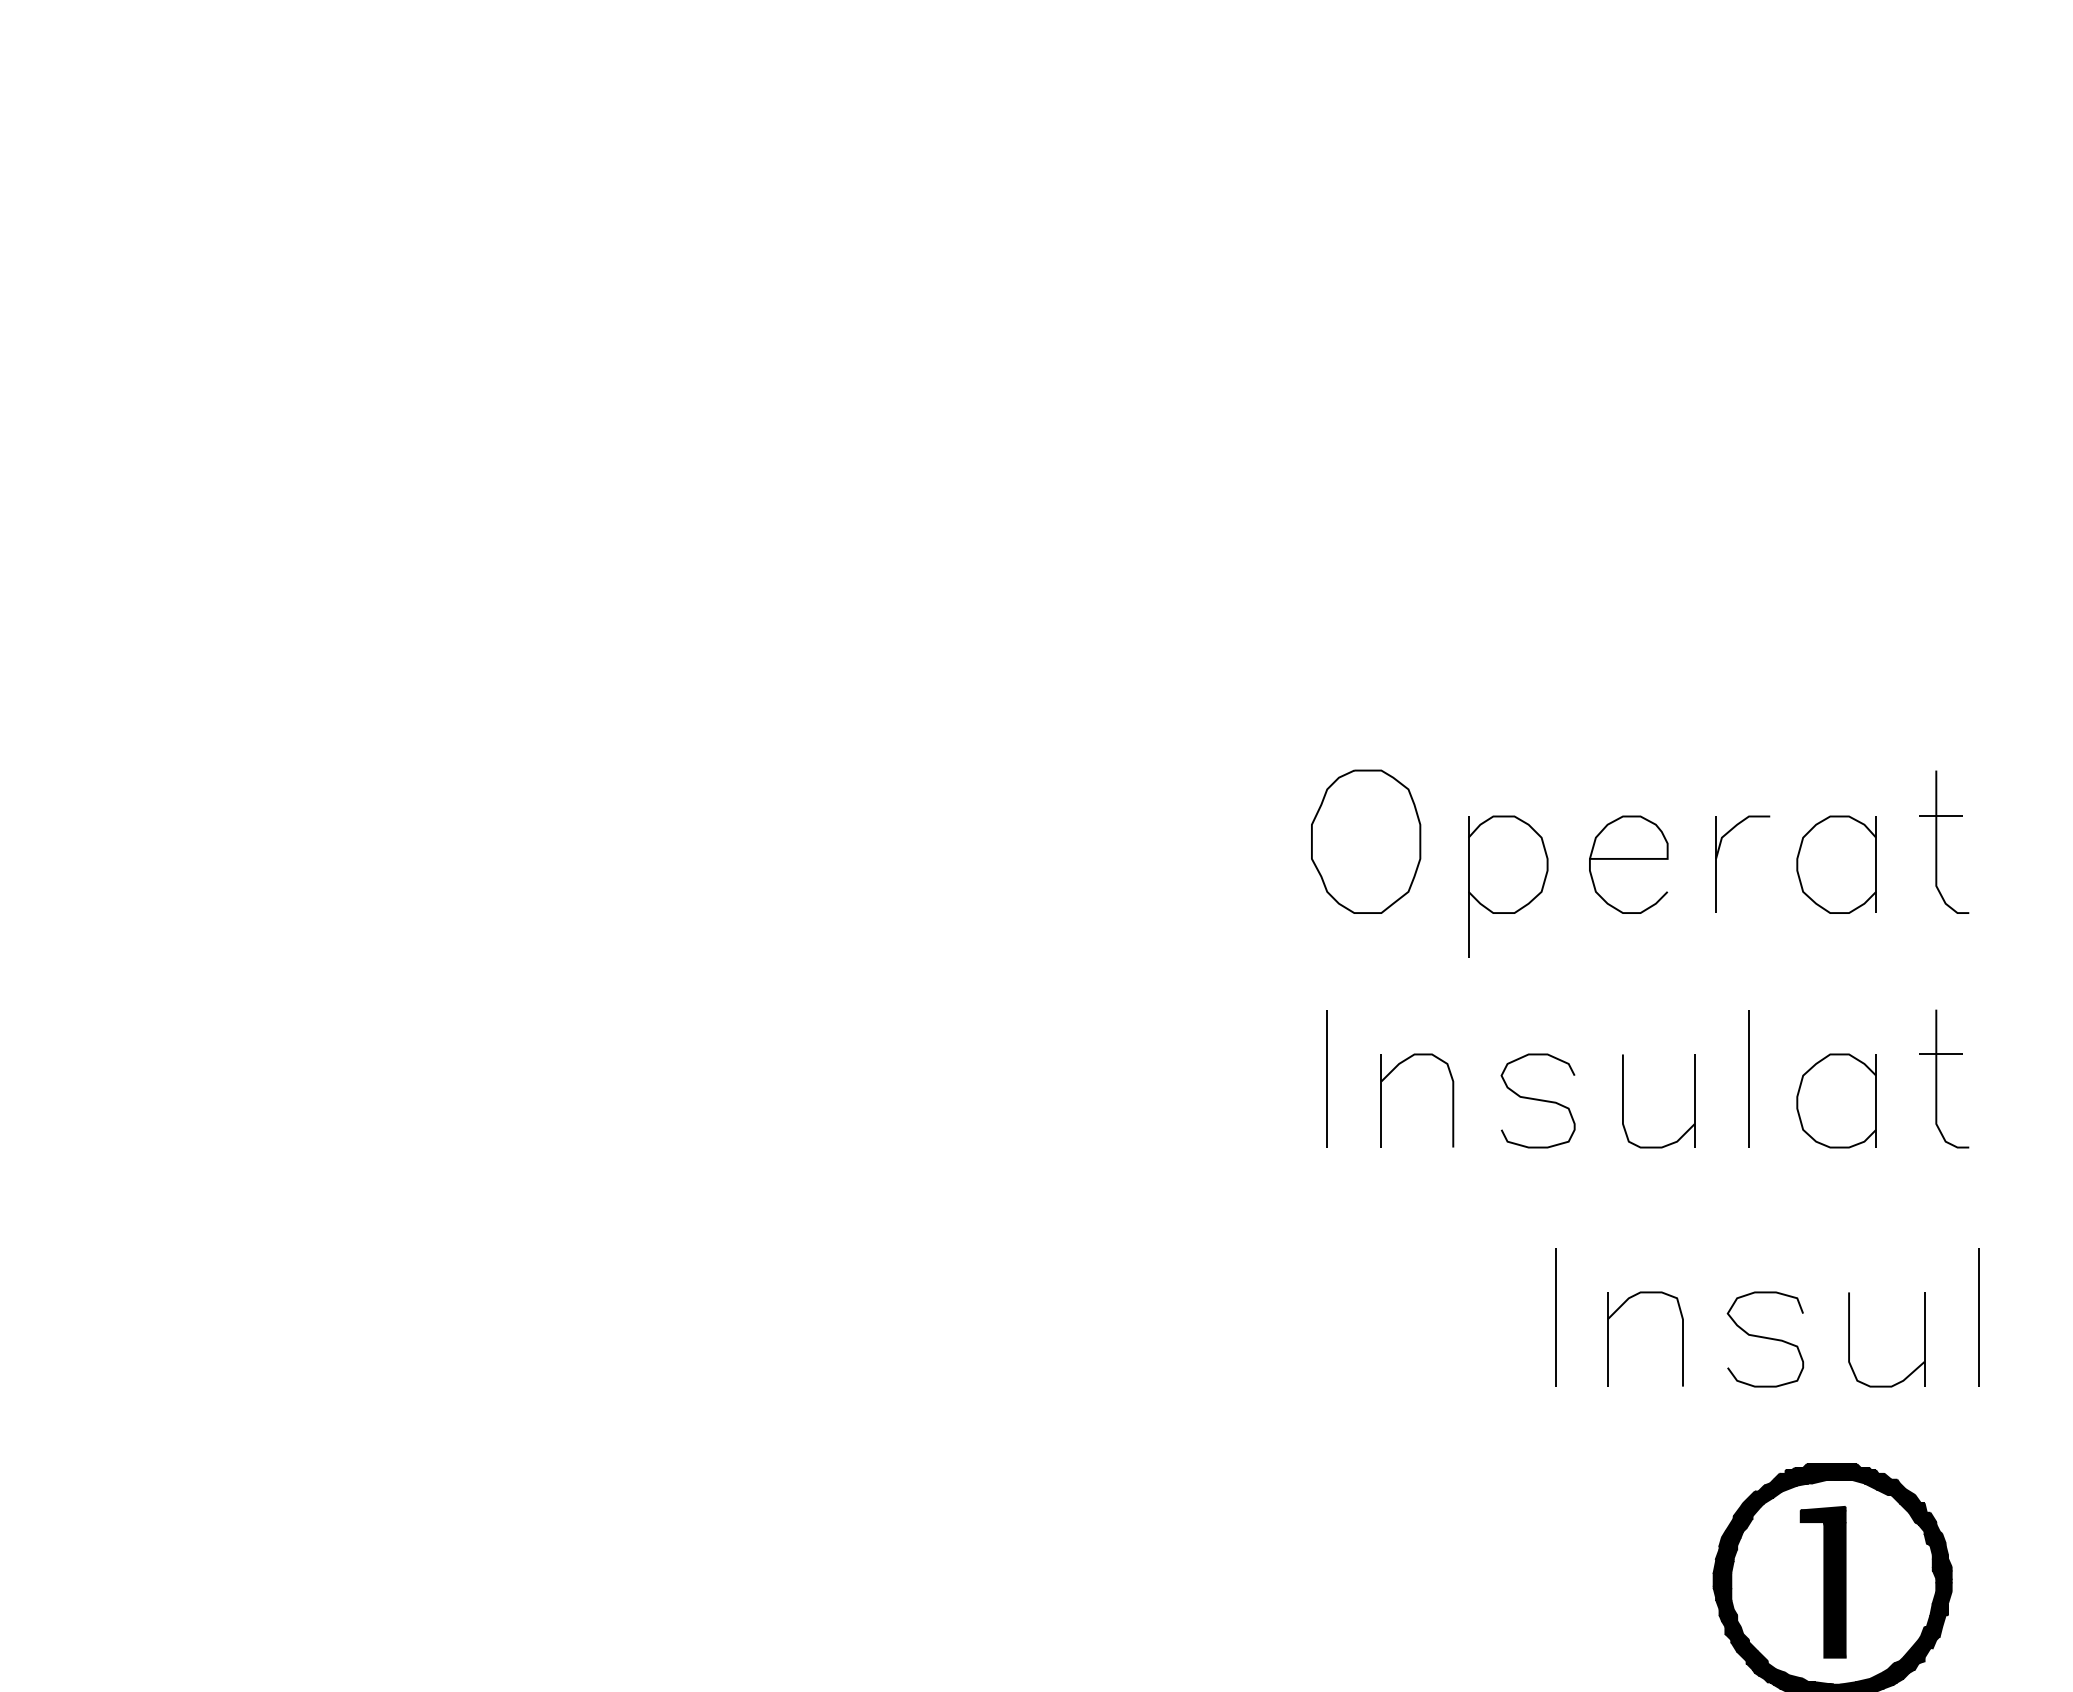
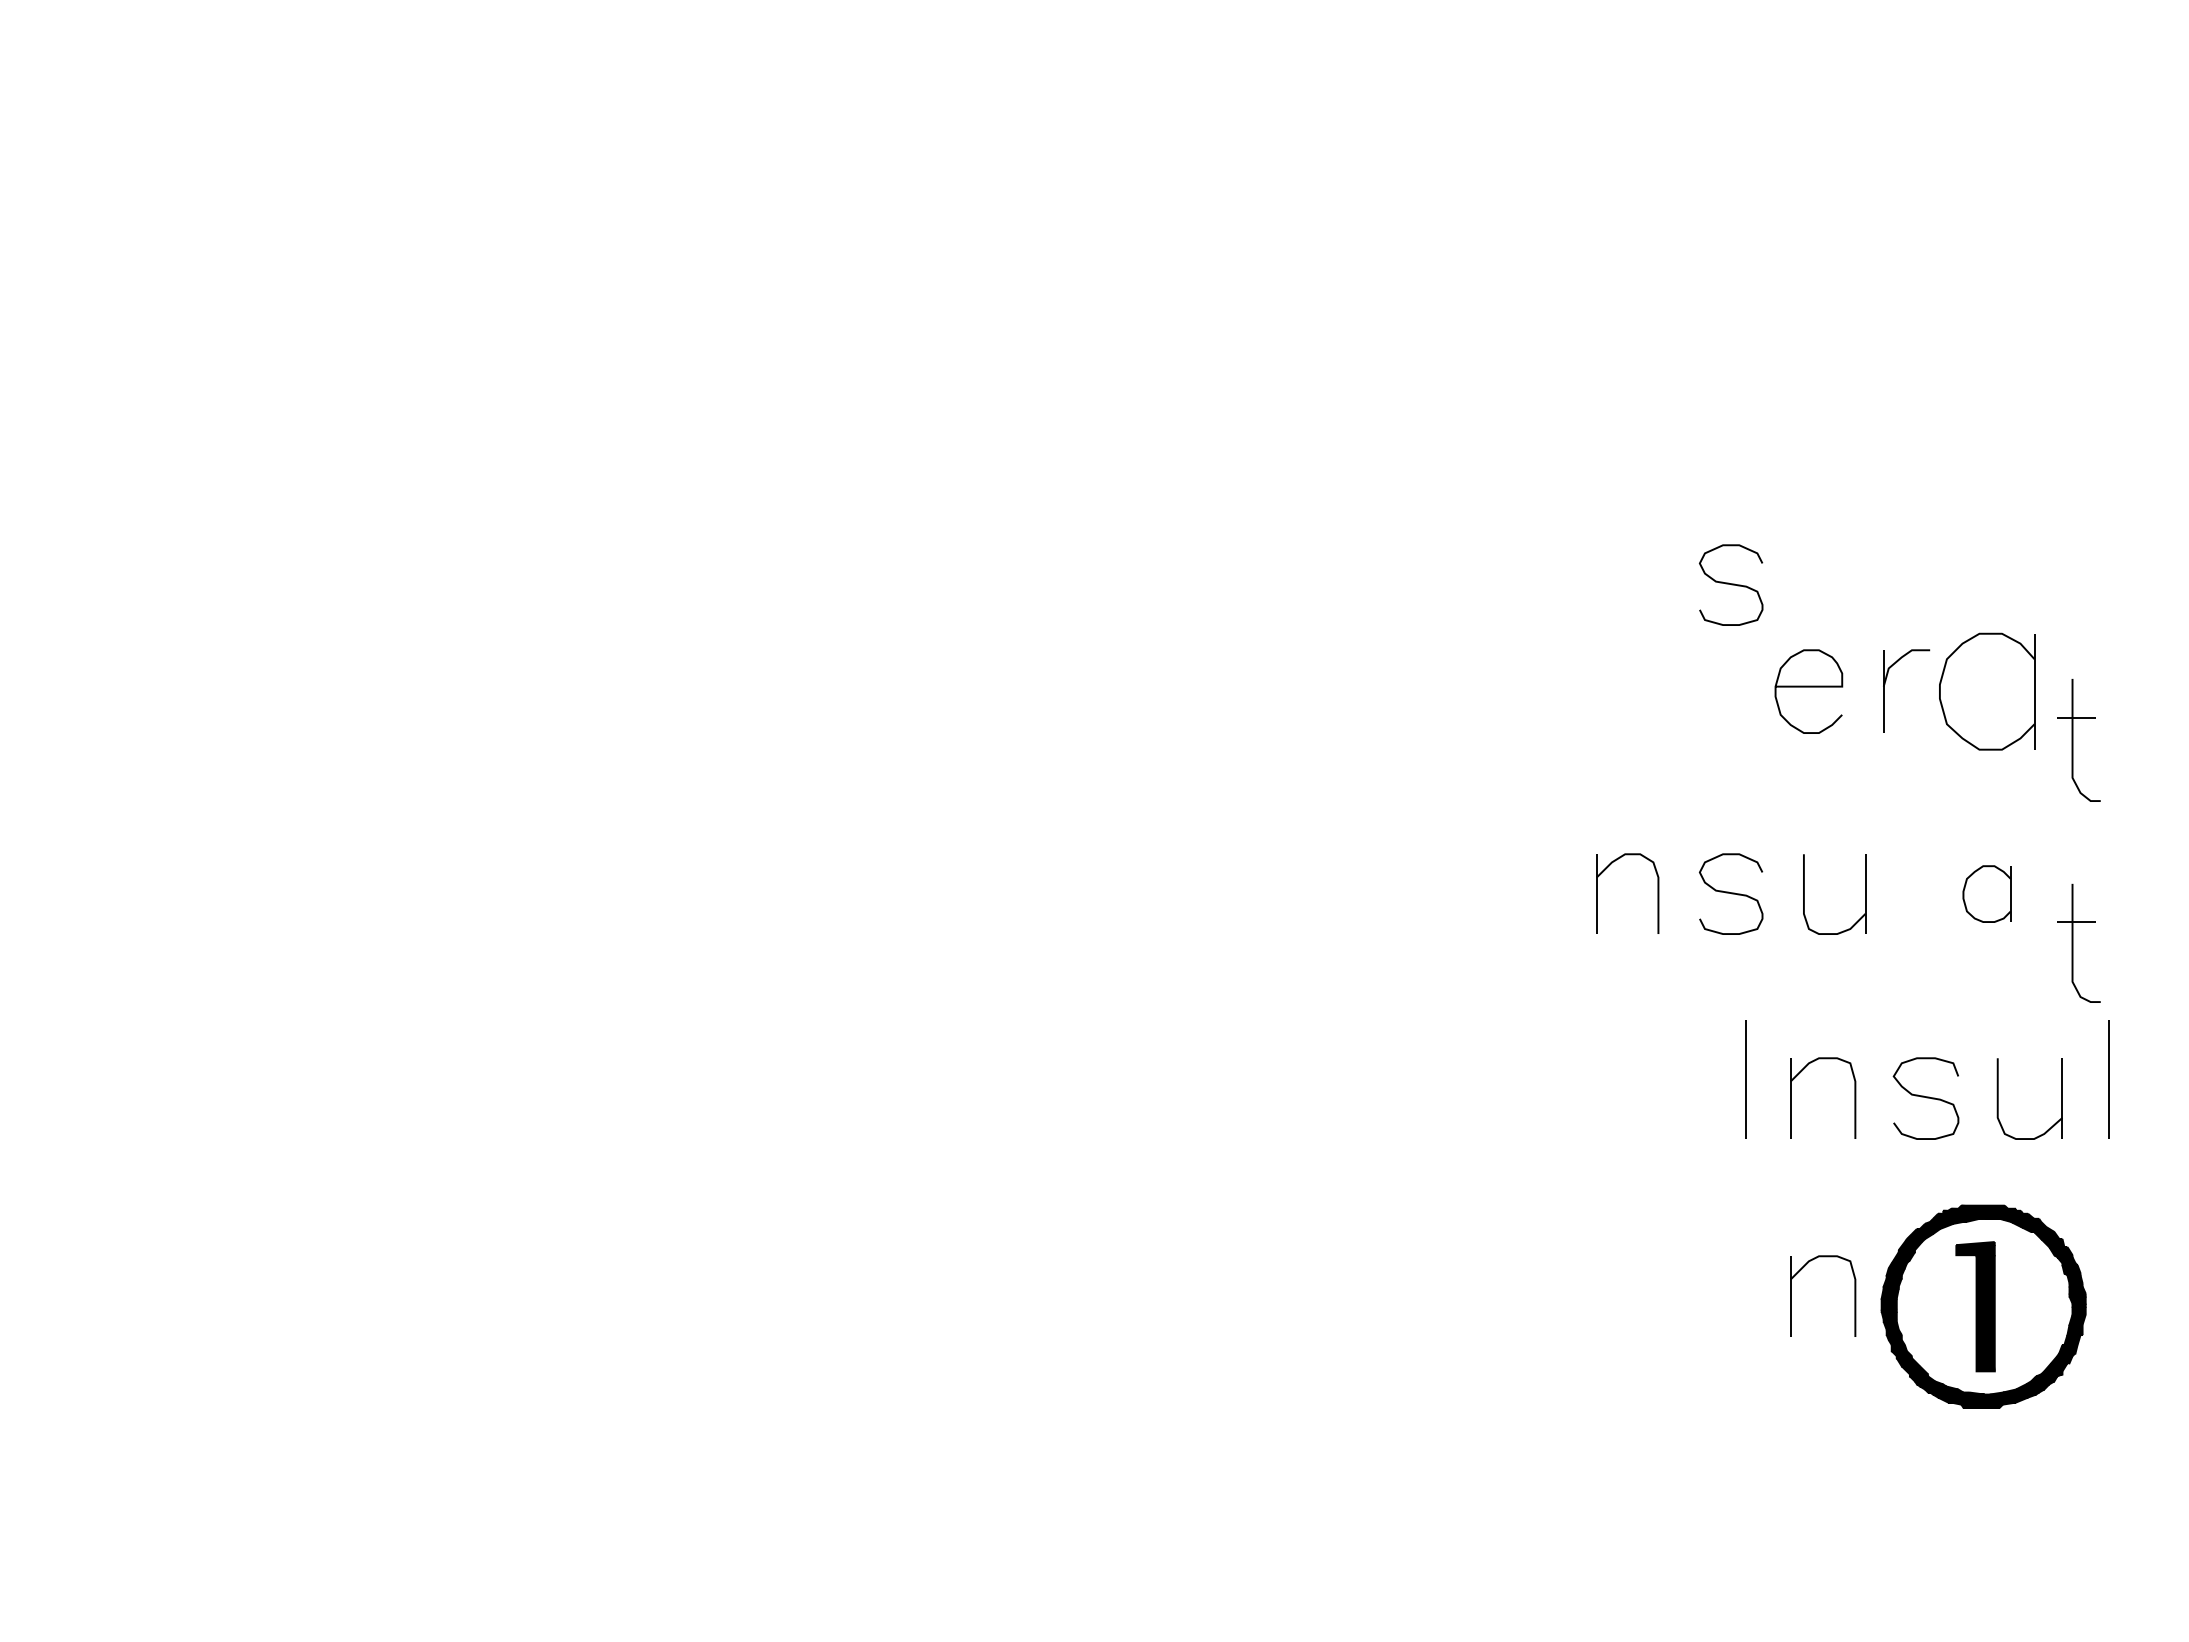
curve: (1538, 739) -> (1731, 584), added
part: (1365, 841) -> (1583, 671), removed
part: (1943, 842) -> (2078, 740), moved
part: (1835, 864) -> (1986, 691), size x1.4
part: (1508, 885) -> (1705, 709), removed
line: (1326, 1078) -> (1549, 874), removed
line: (1748, 1078) -> (1911, 874), removed
part: (1943, 1078) -> (2078, 942), moved
part: (1835, 1100) -> (1986, 893), size x0.7
part: (1681, 1569) -> (1854, 1295), added

